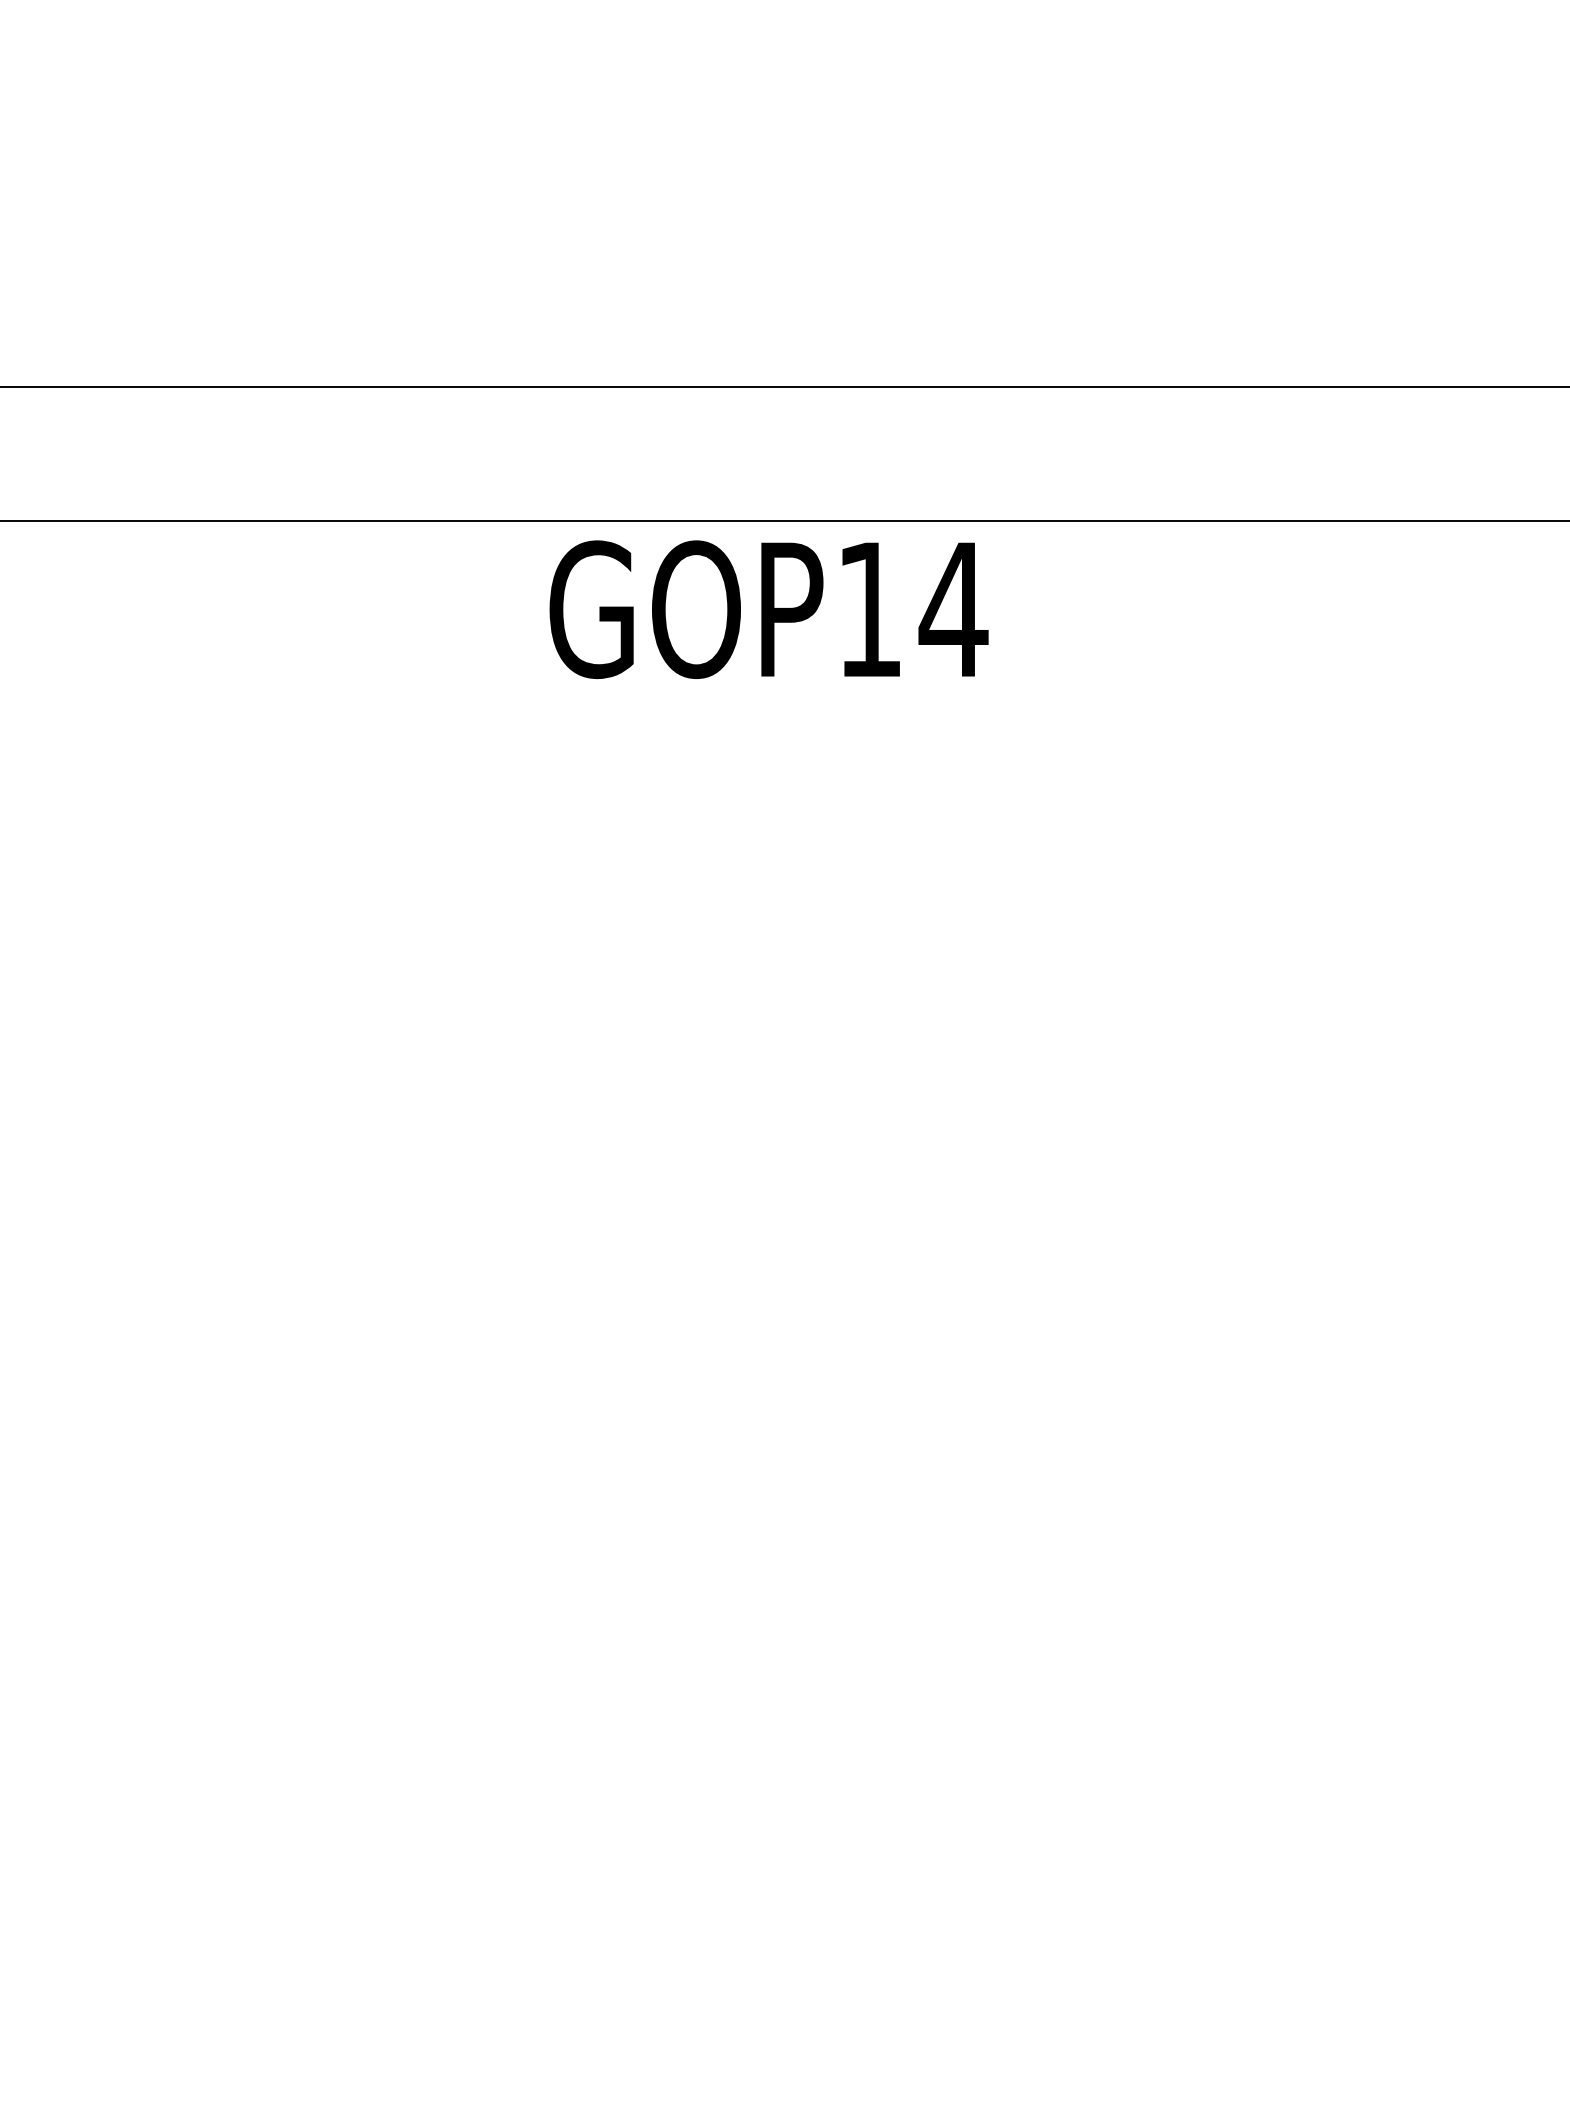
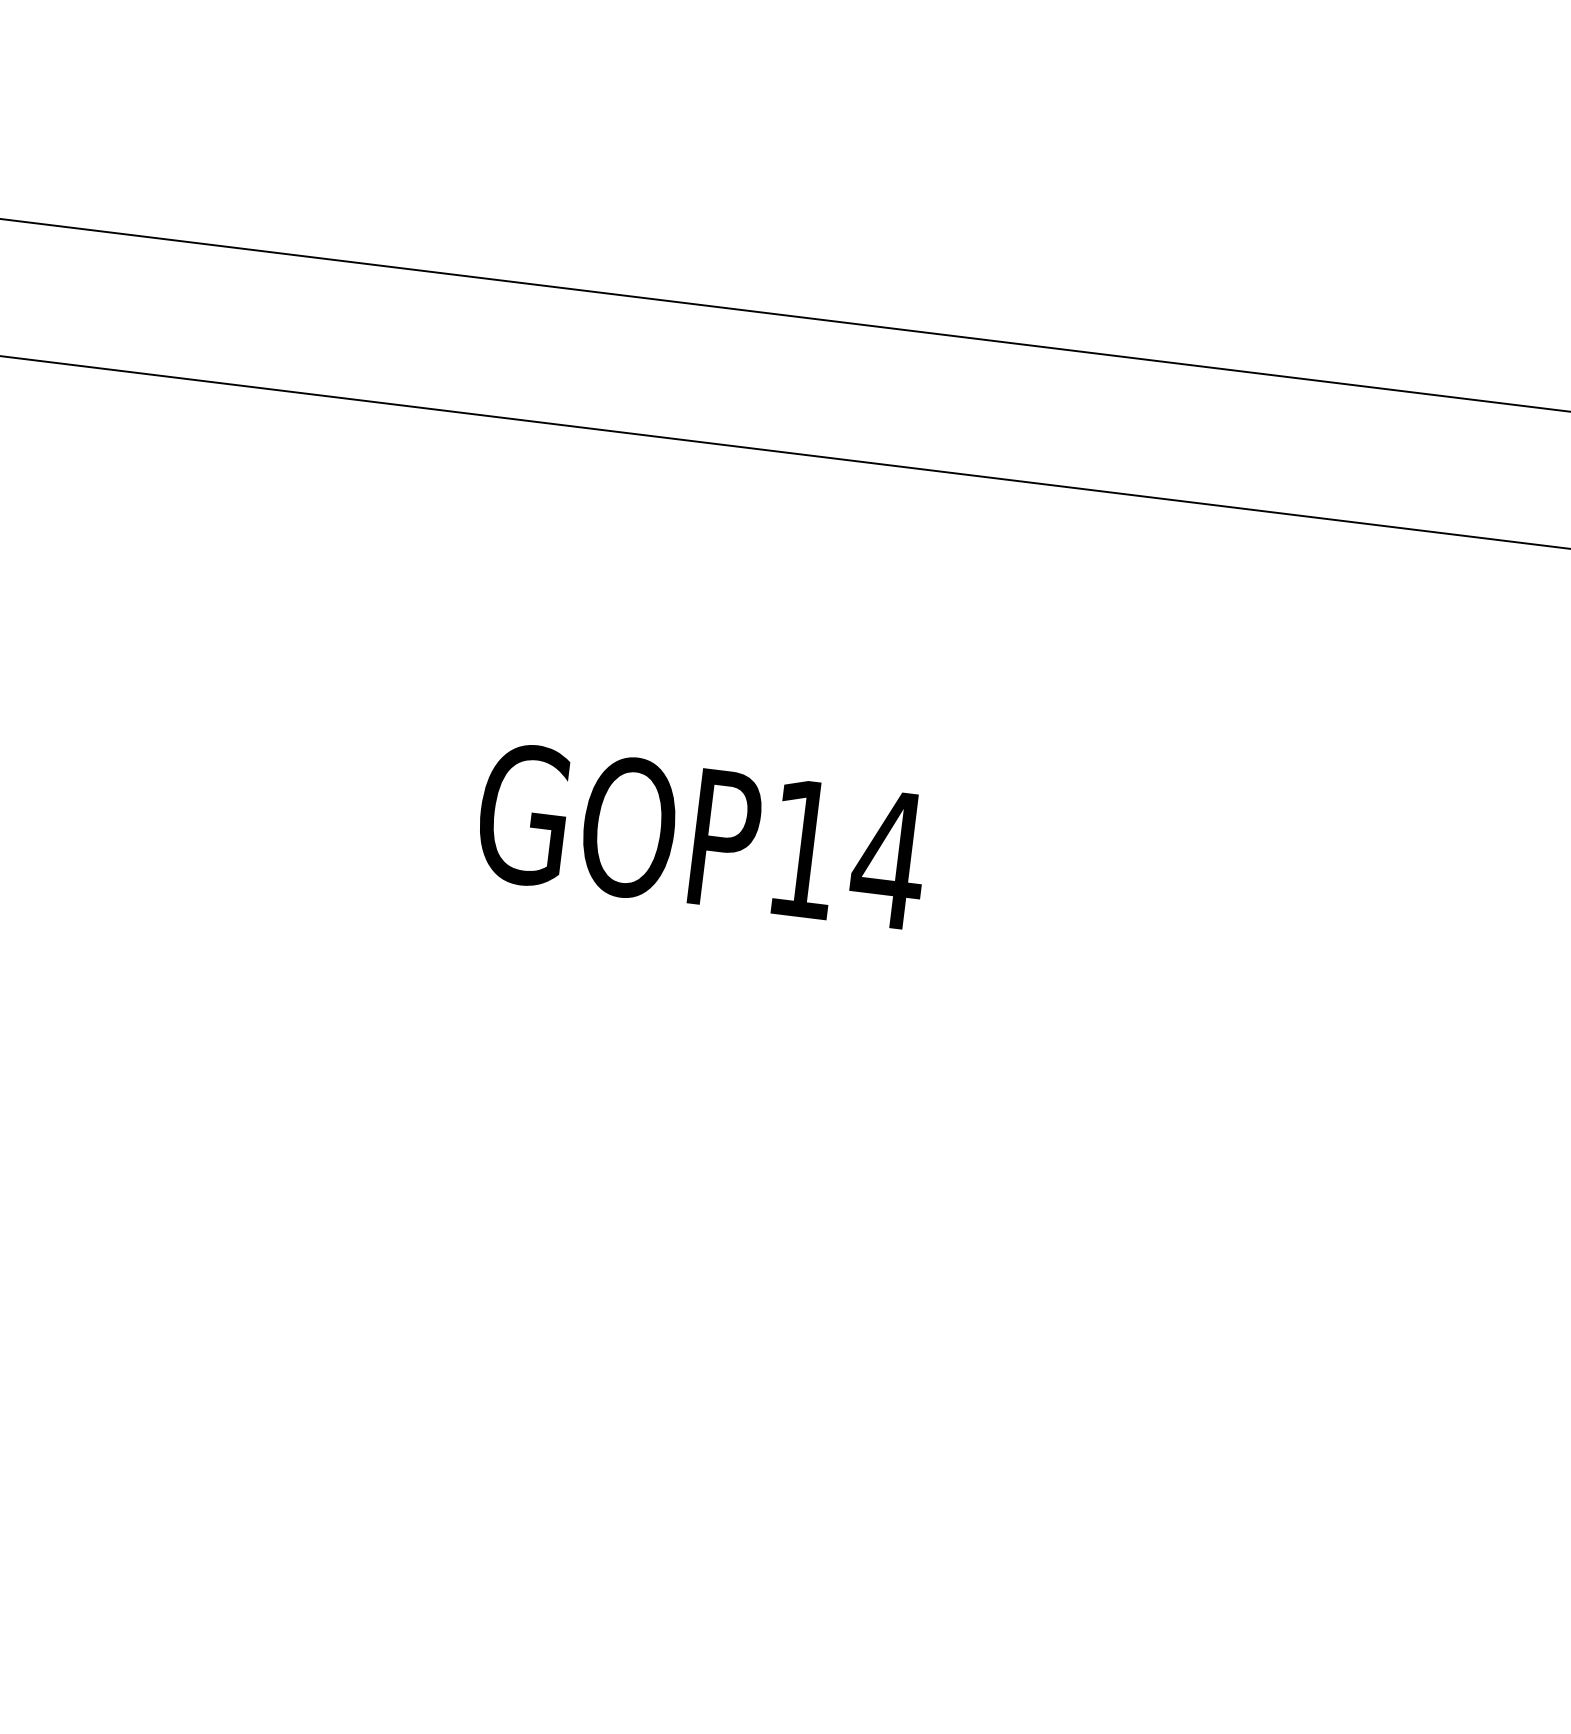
text: (768, 609) -> (702, 836), moved

